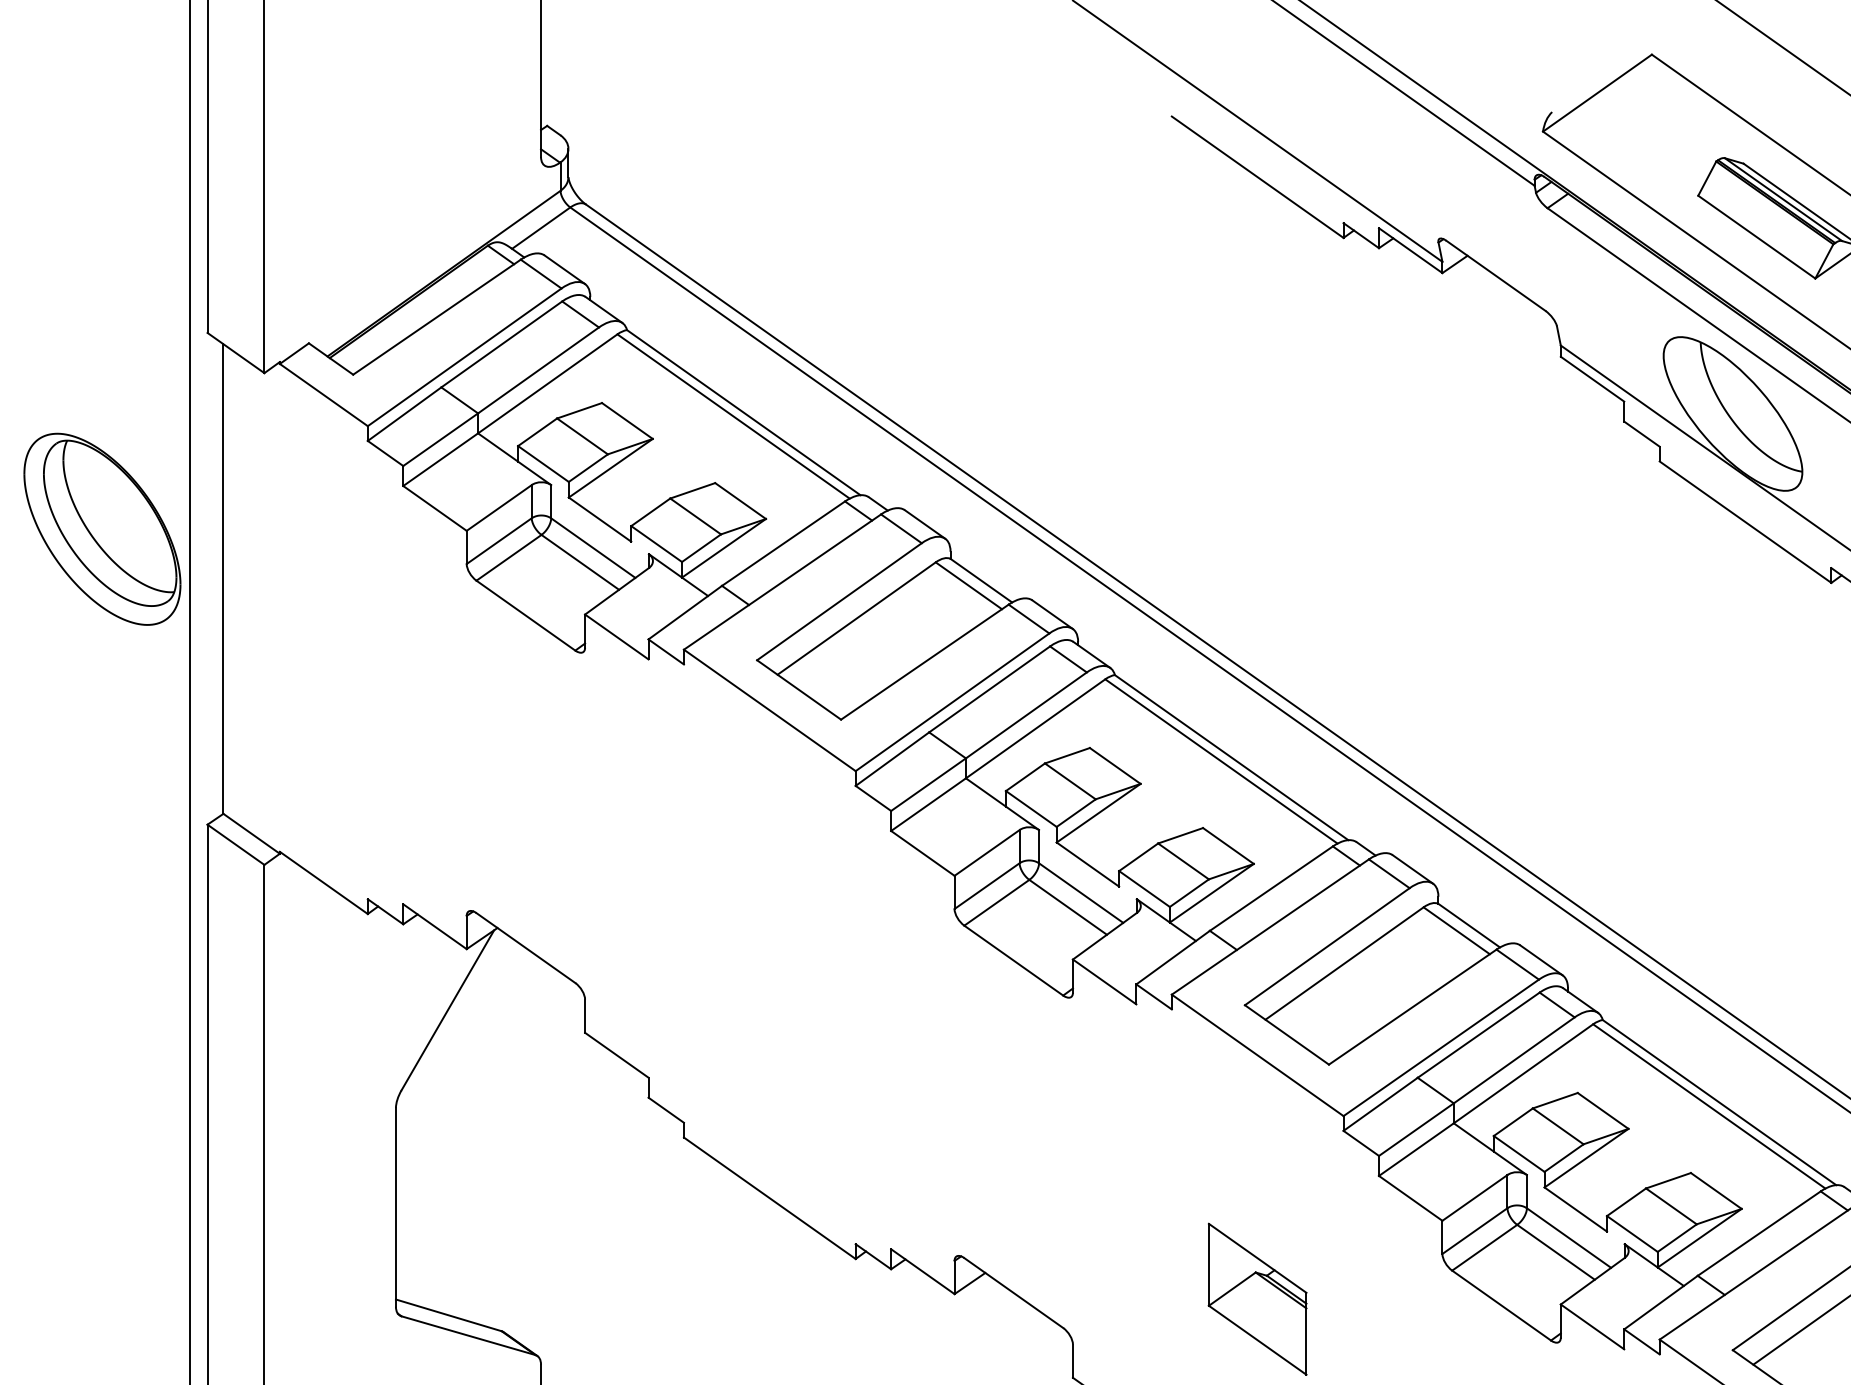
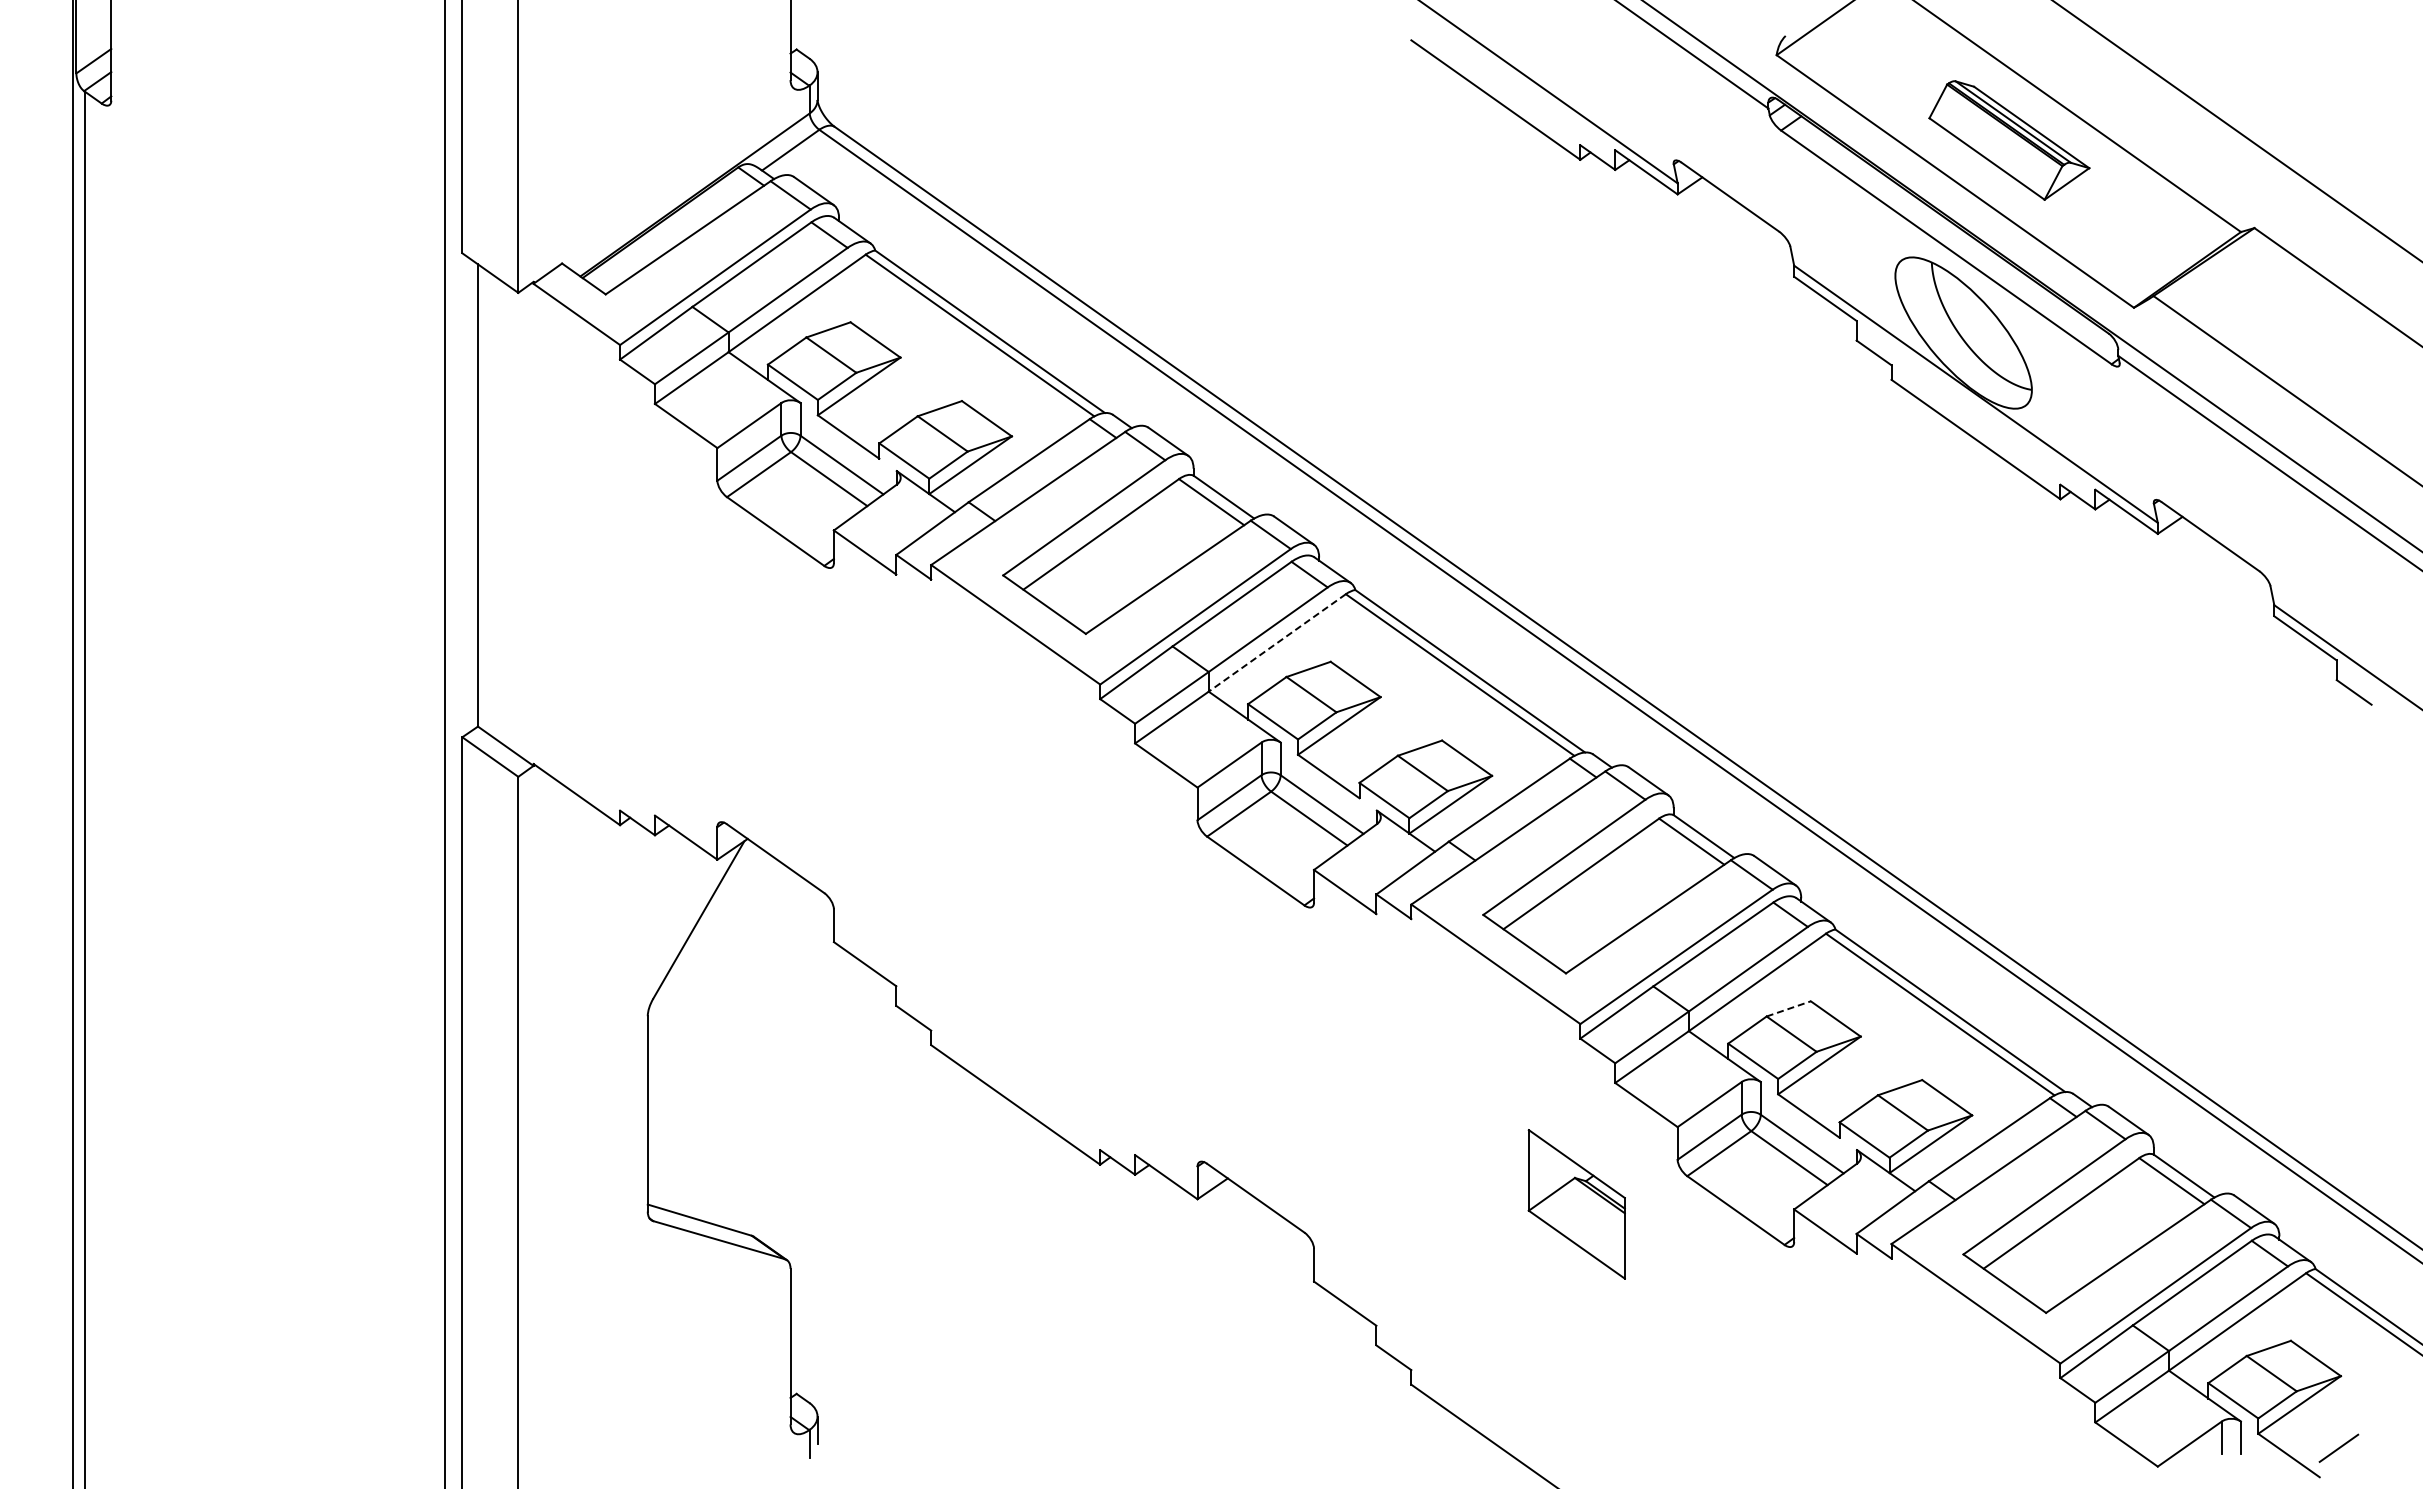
part: (102, 529) -> (358, 446), removed
line: (1034, 729) -> (1276, 643), solid -> dashed
line: (1556, 1100) -> (1789, 1008), solid -> dashed
part: (1257, 1299) -> (1576, 1204), moved

